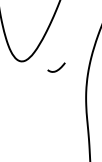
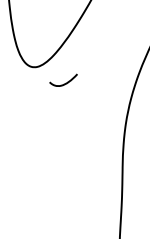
curve: (58, 68) -> (66, 81), moved

